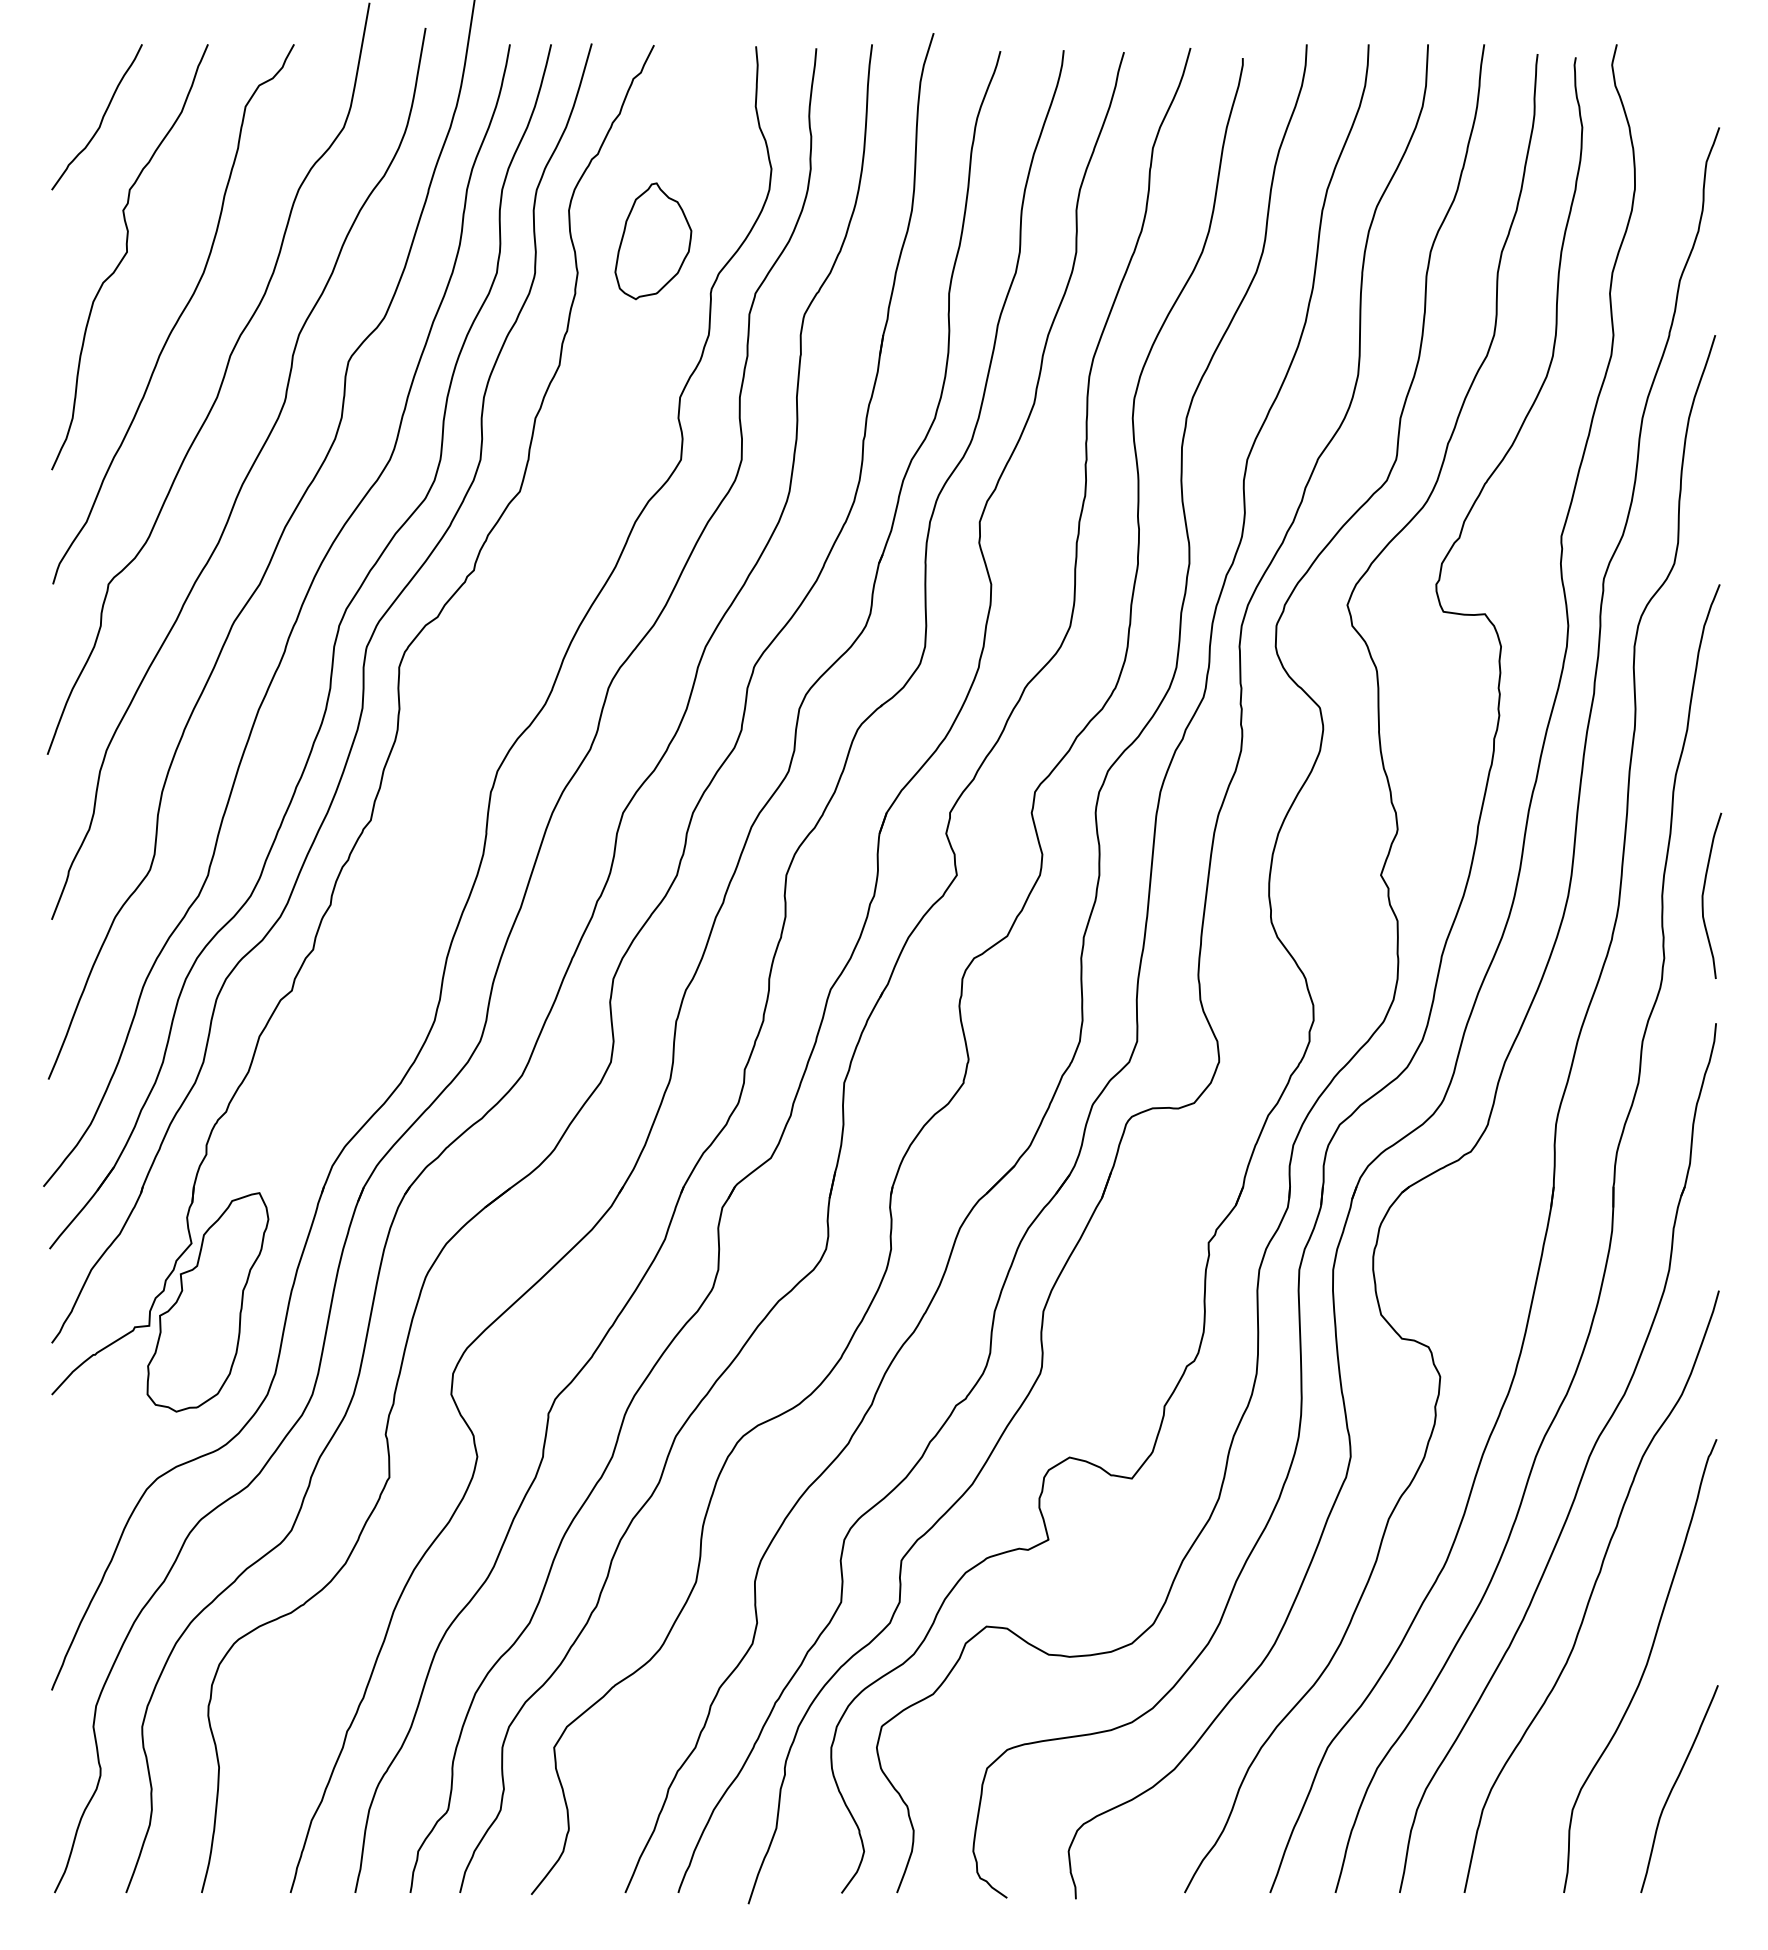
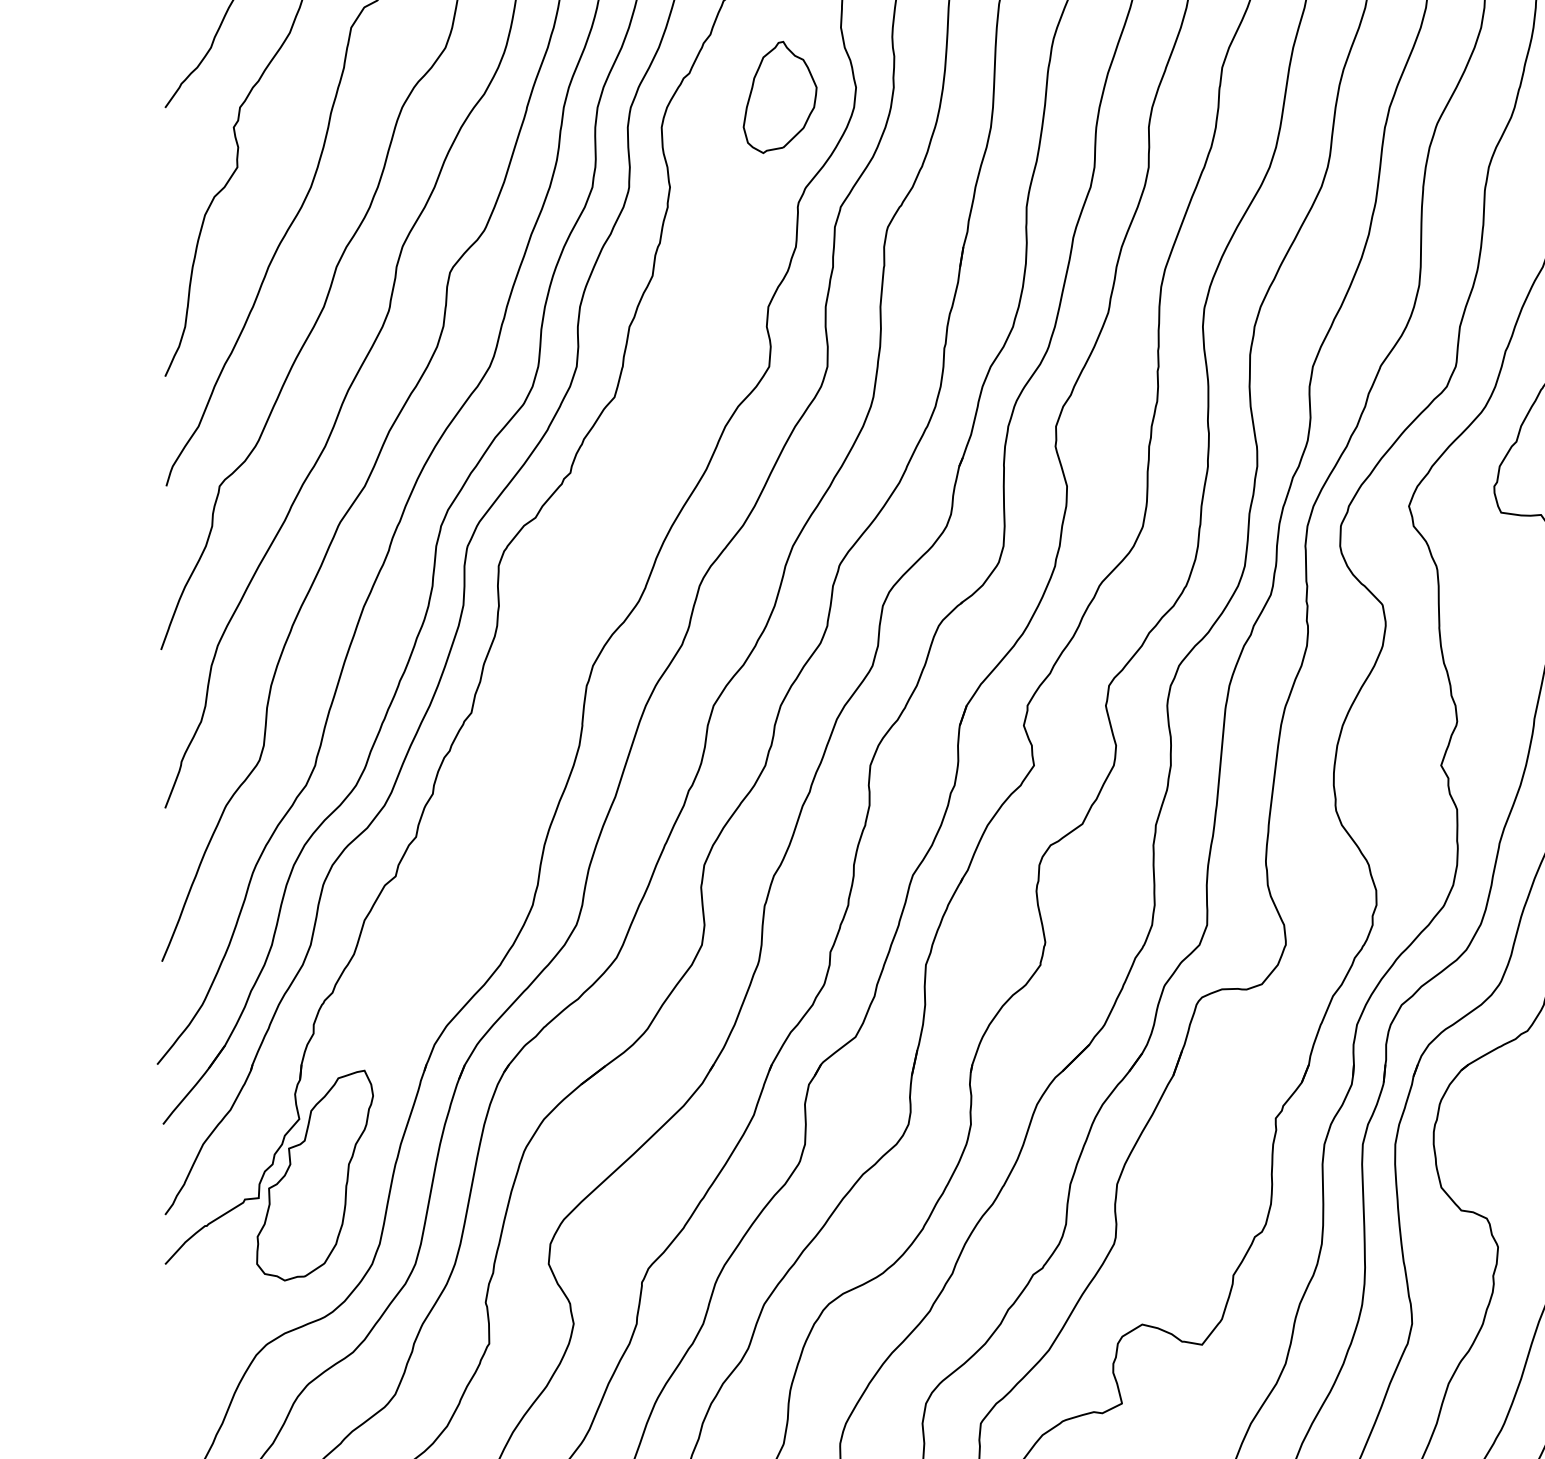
part: (653, 241) -> (780, 97), moved

